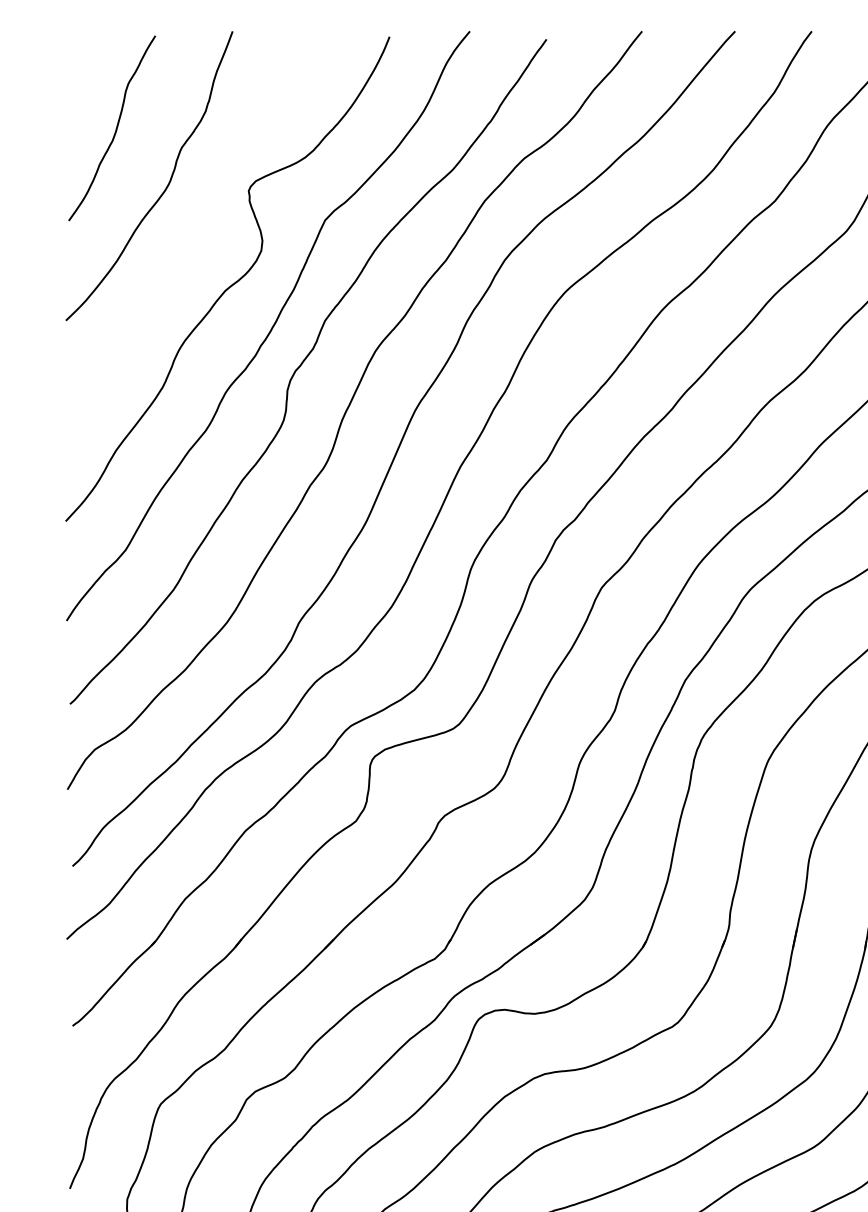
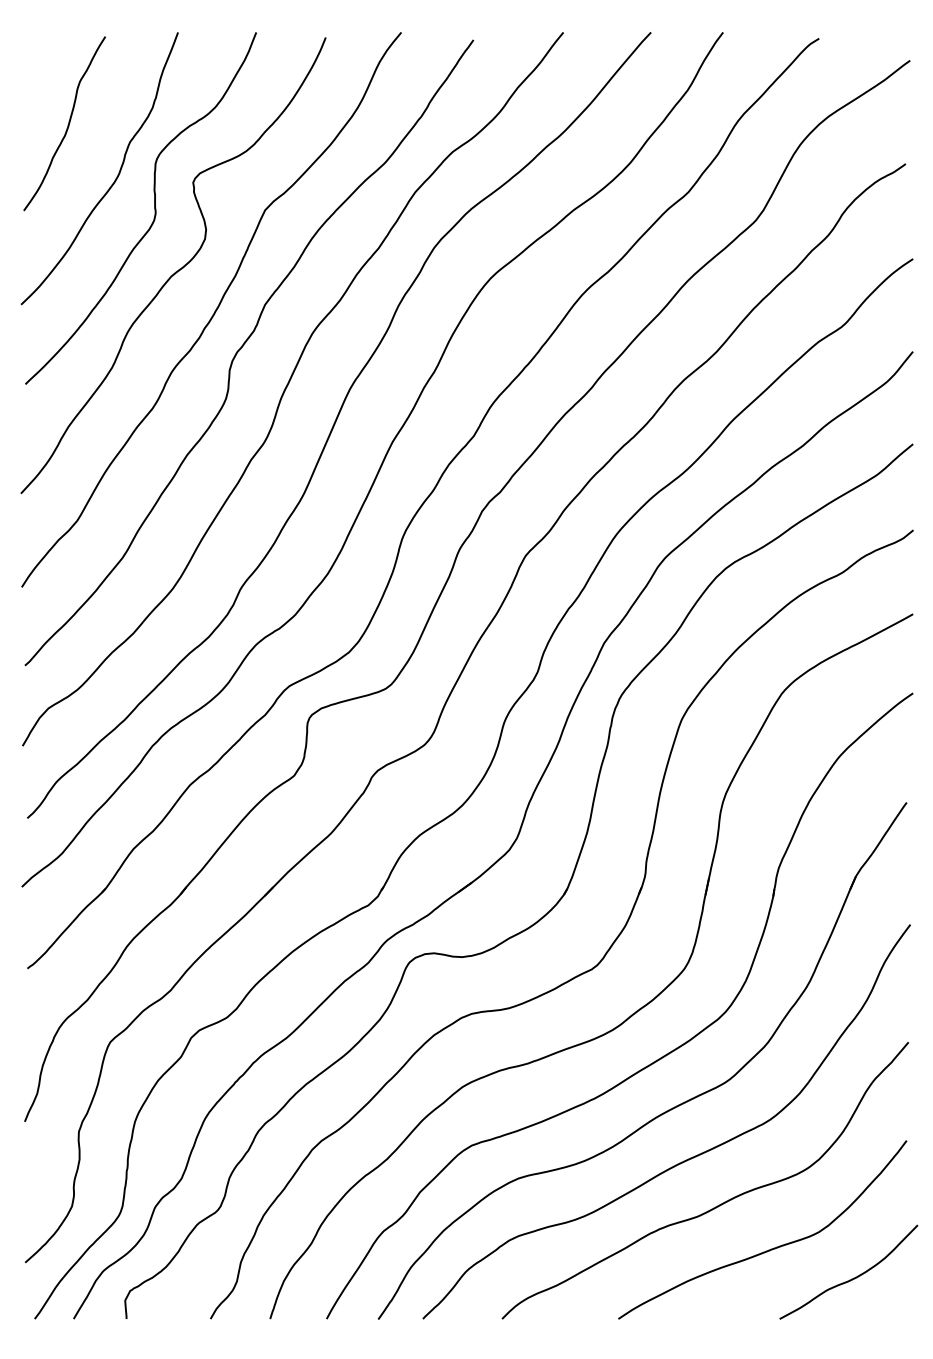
curve: (207, 218) -> (154, 208), added

